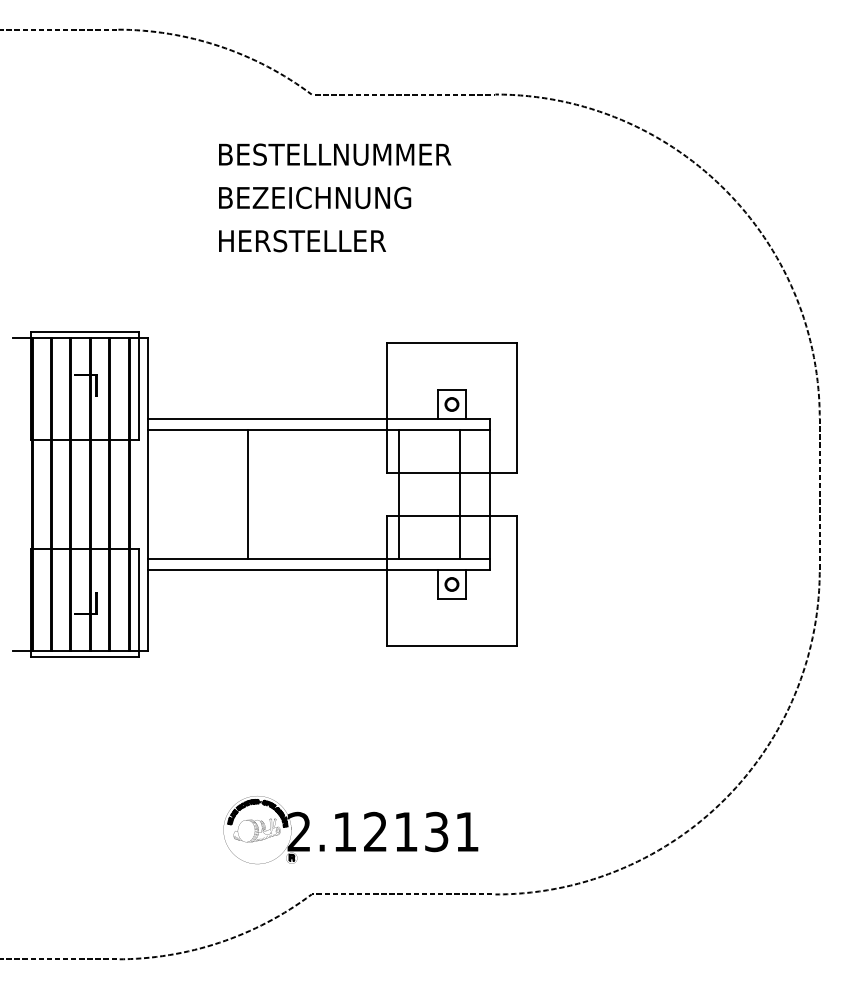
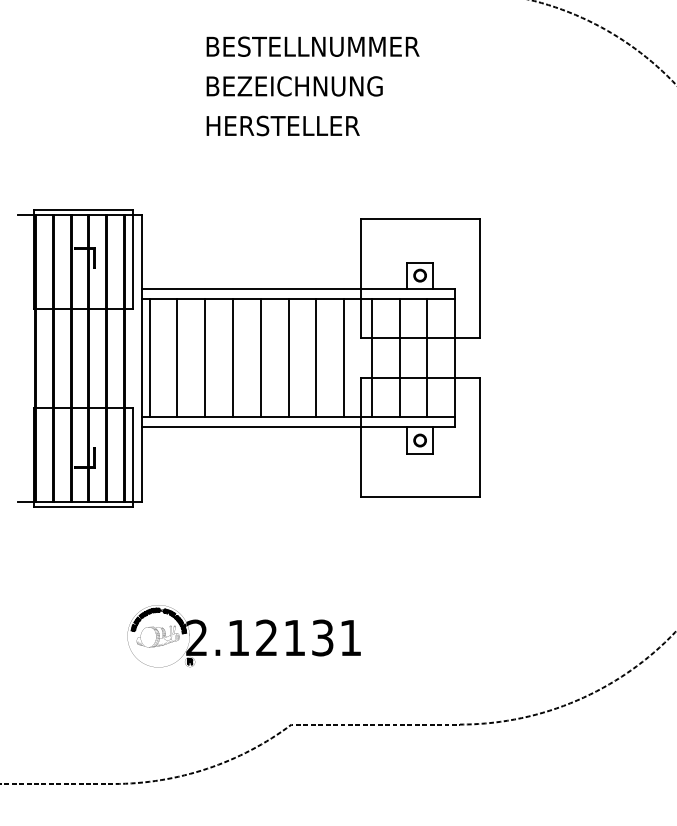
line: (156, 494) -> (149, 358), added
line: (187, 494) -> (177, 358), added
line: (217, 494) -> (205, 358), added
line: (277, 494) -> (260, 358), added
line: (308, 494) -> (288, 358), added
line: (338, 494) -> (316, 358), added
line: (368, 494) -> (343, 358), added
line: (429, 494) -> (399, 358), added
part: (350, 830) -> (243, 636), moved

